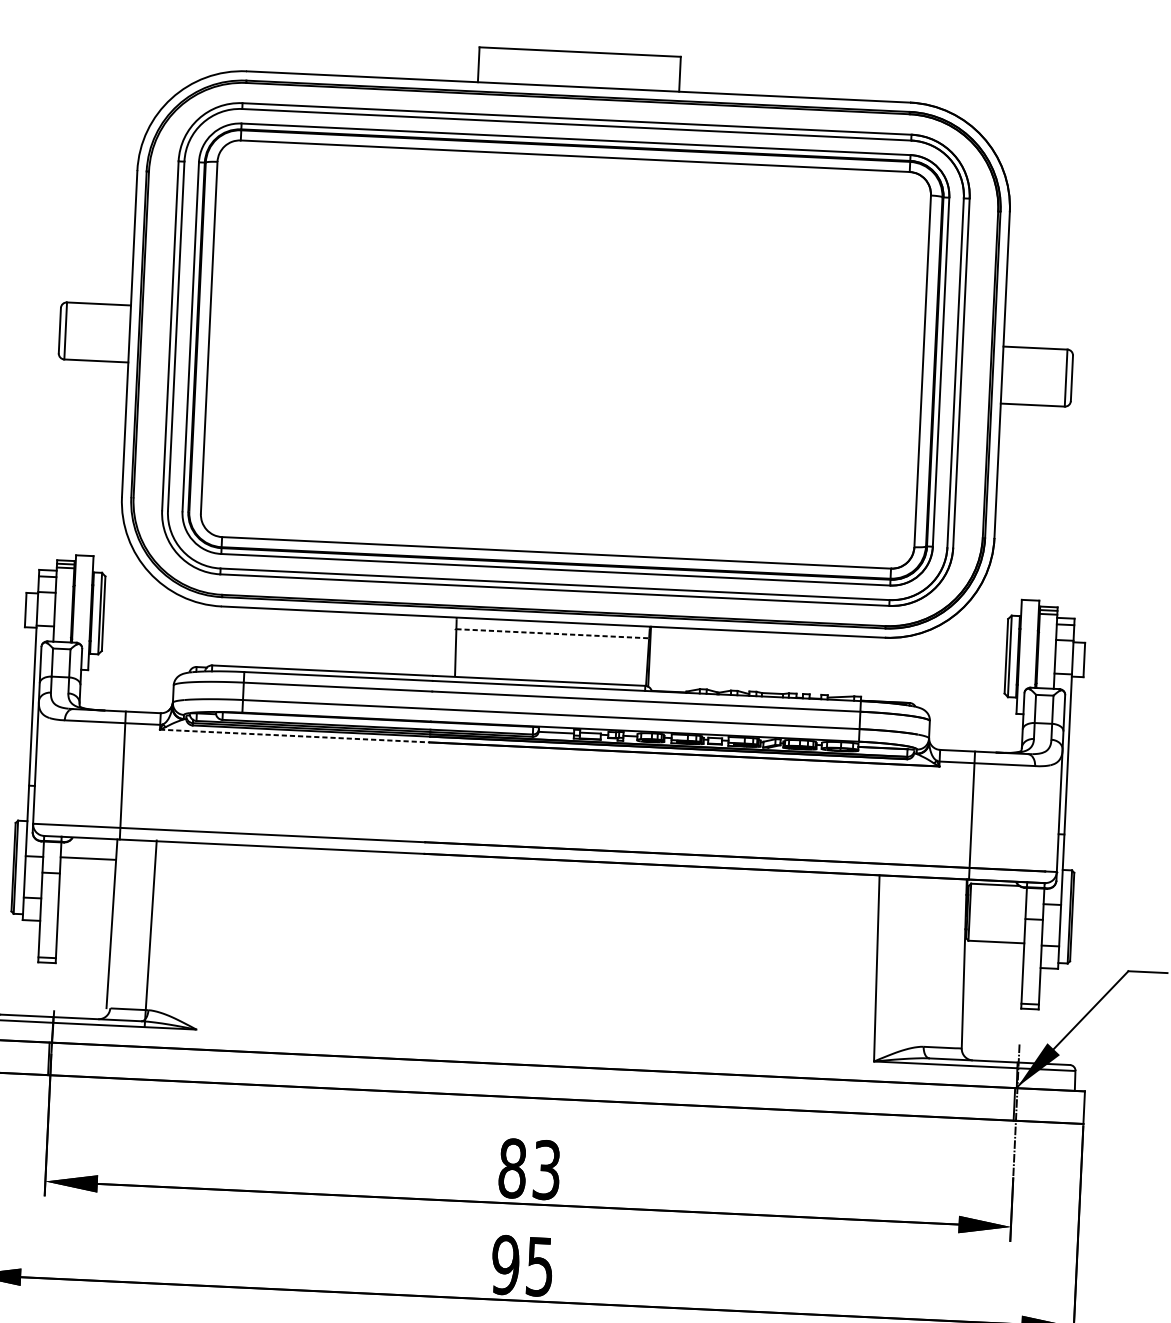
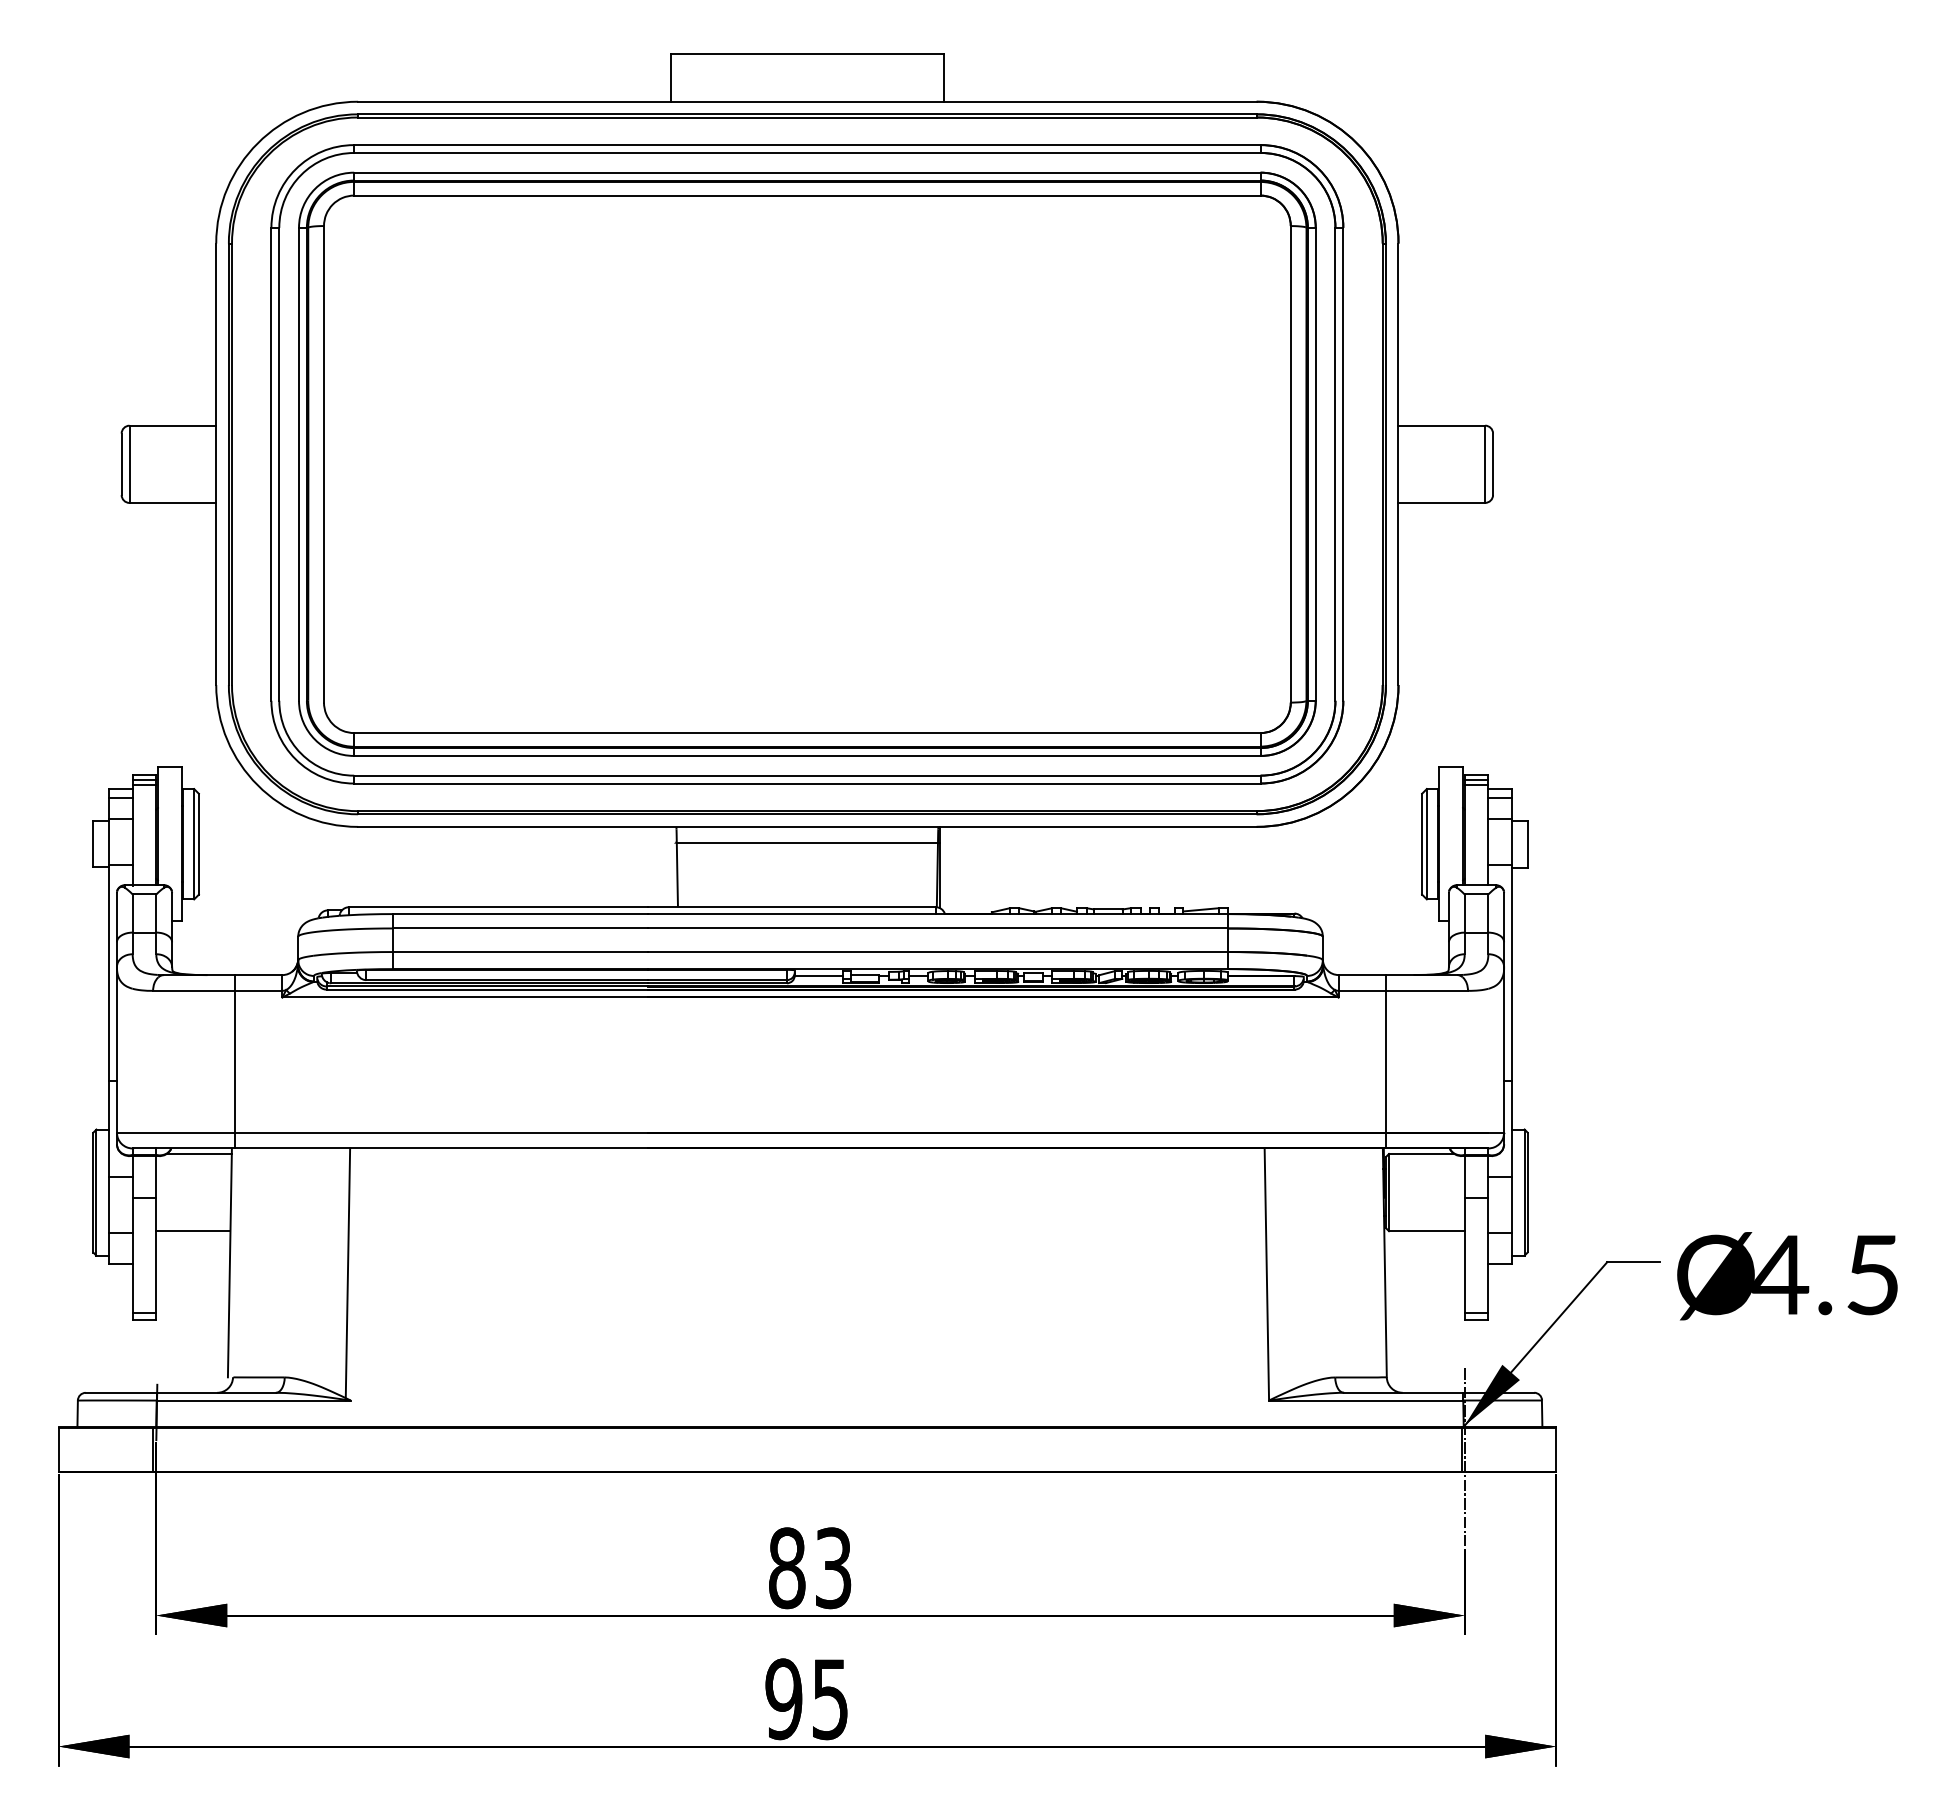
line: (553, 633) -> (808, 842), dashed -> solid
line: (295, 736) -> (465, 997), dashed -> solid
line: (93, 842) -> (199, 1154), added
line: (88, 858) -> (193, 1231), moved
line: (150, 933) -> (347, 1274), moved

